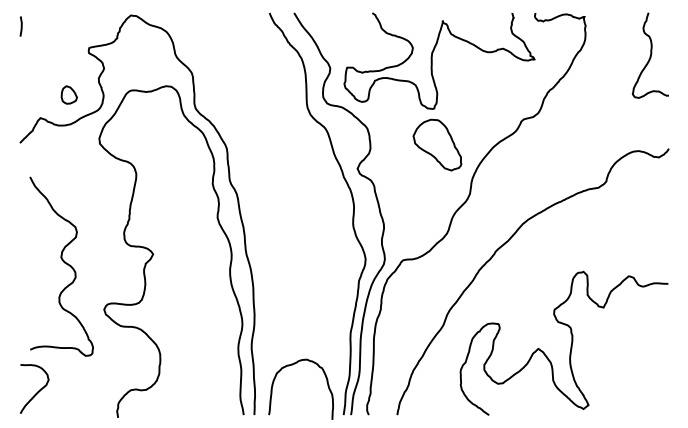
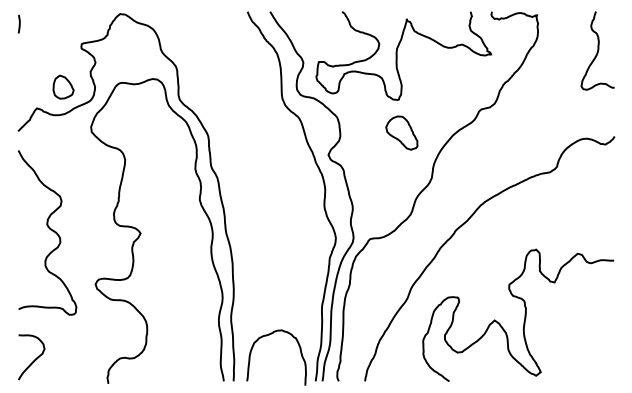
part: (69, 94) -> (63, 86), size x1.43
part: (437, 144) -> (401, 132), size x0.71
curve: (63, 262) -> (49, 229), moved

